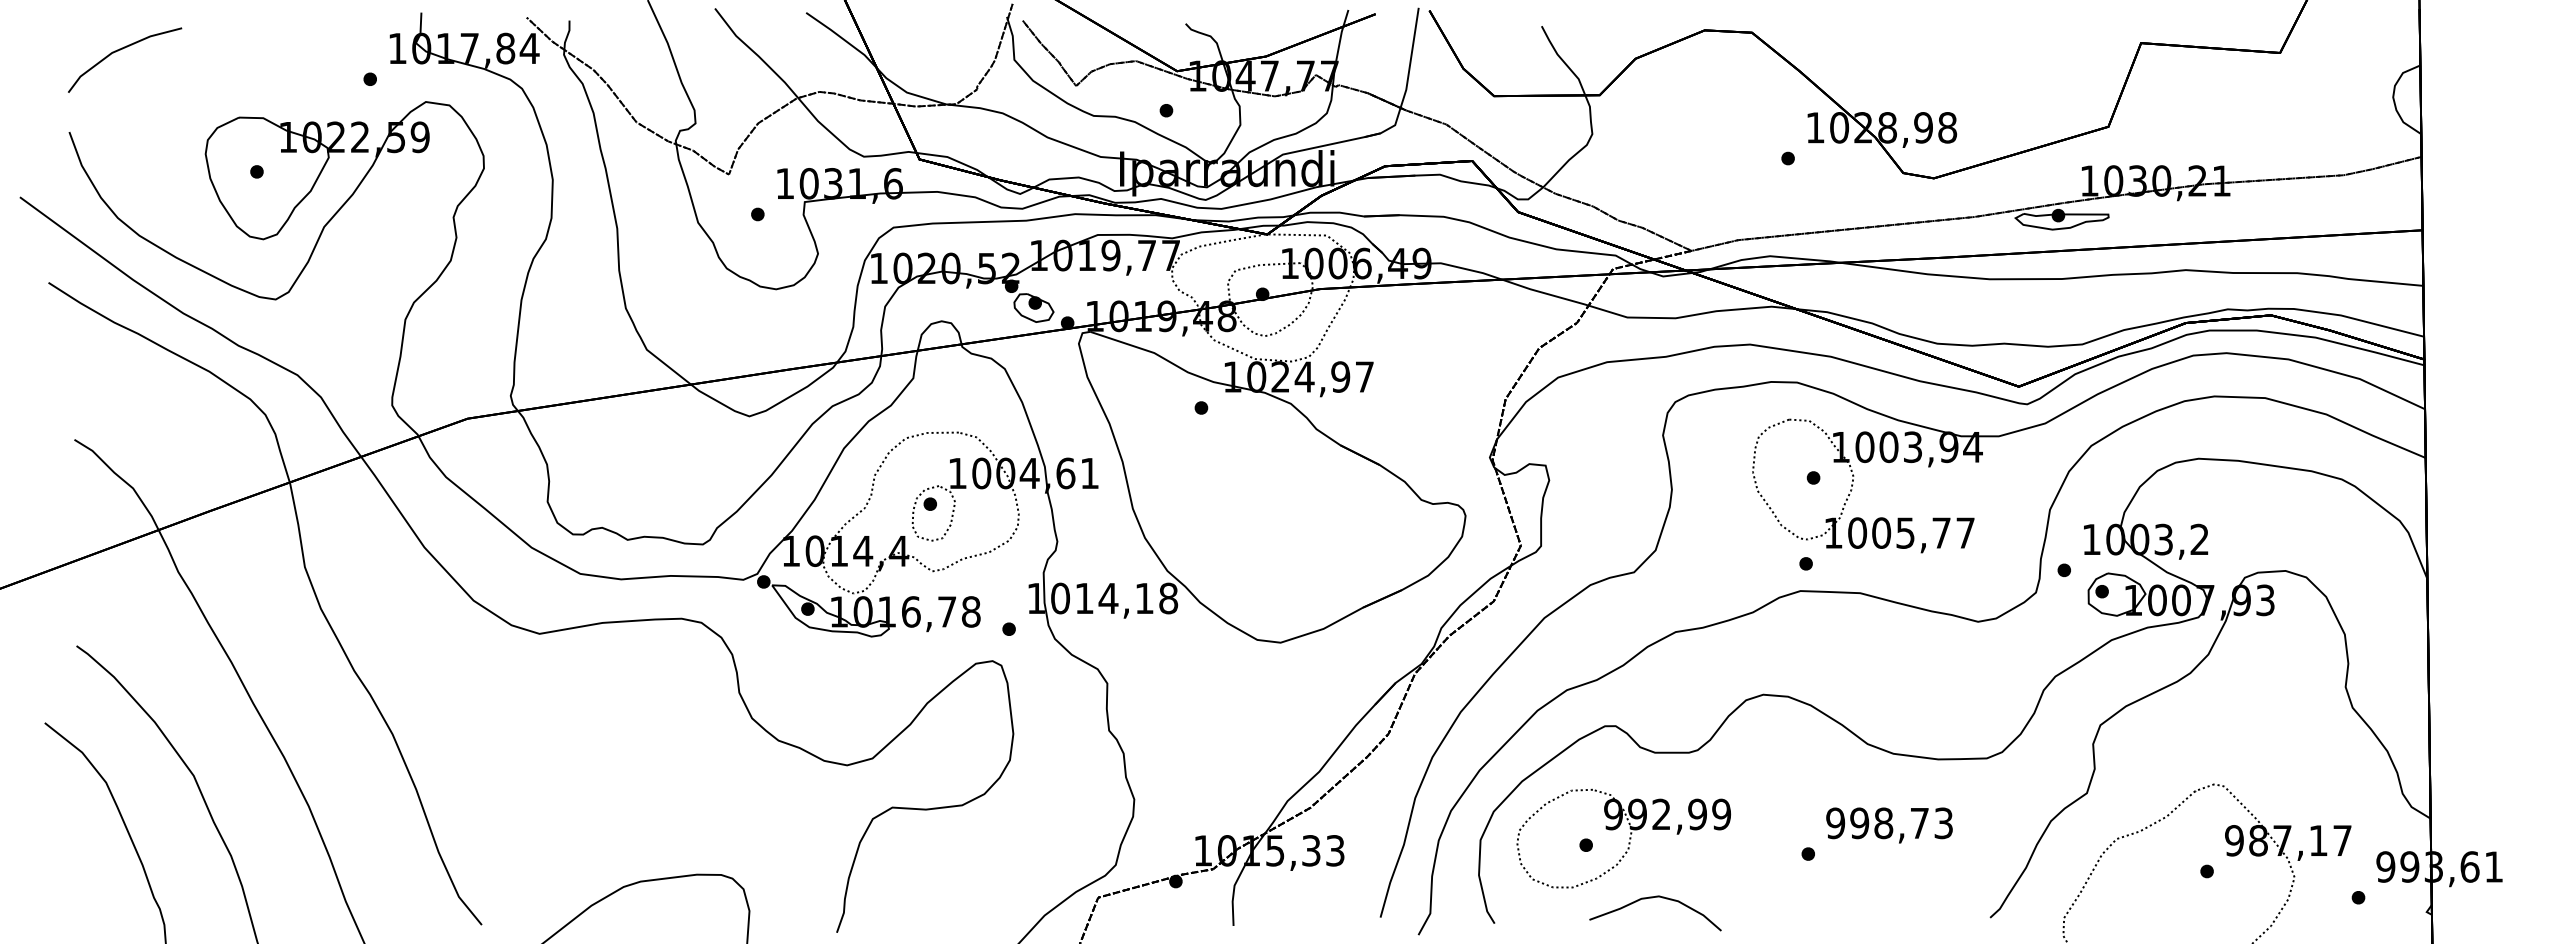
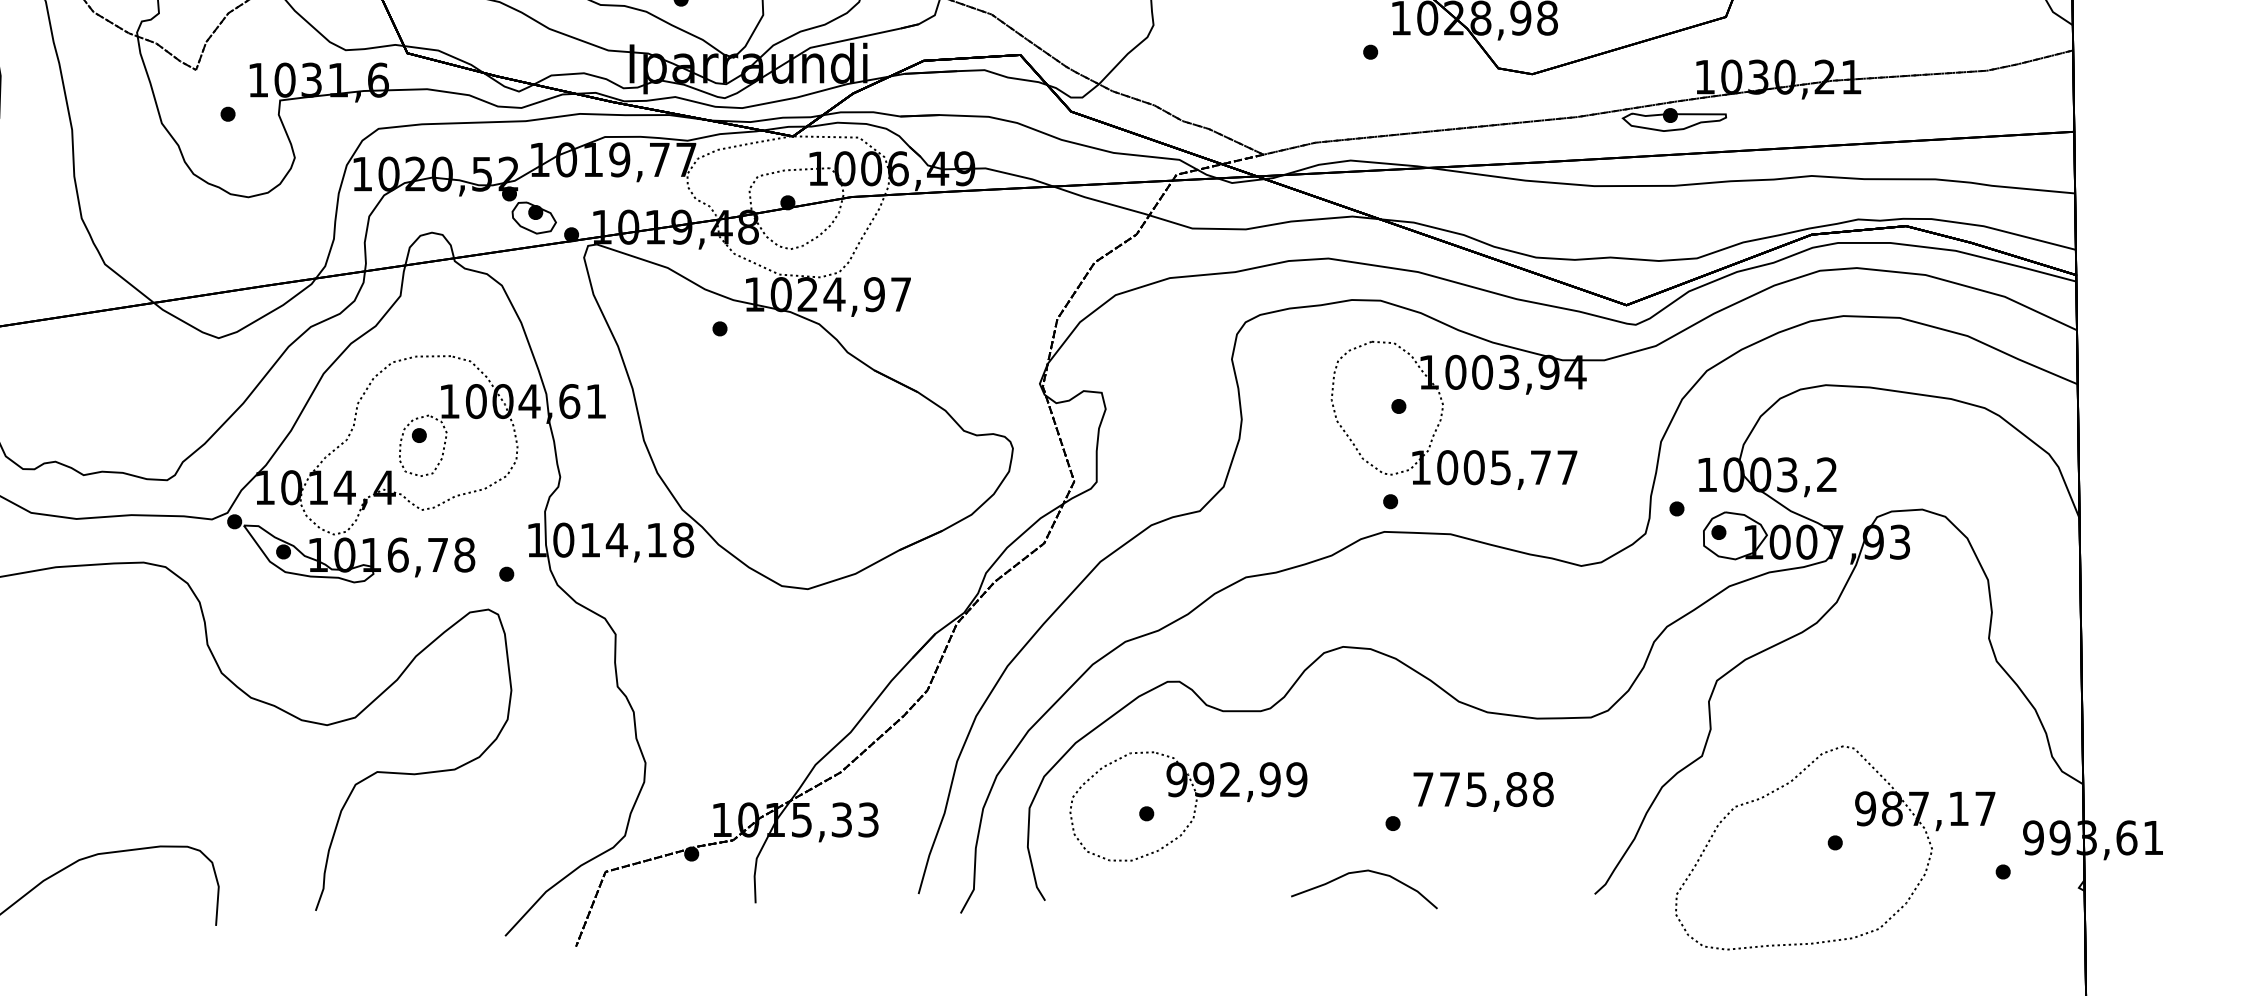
text: (1889, 823) -> (1483, 789), 998,73 -> 775,88
curve: (1652, 898) -> (1361, 872), moved

